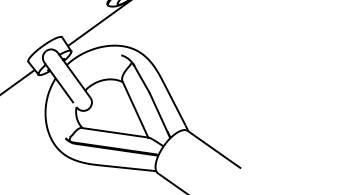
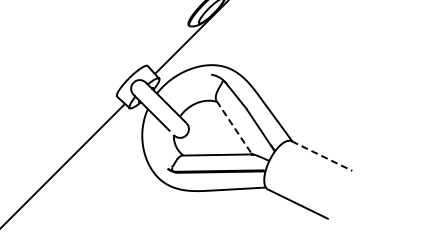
line: (135, 110) -> (234, 128), solid -> dashed
line: (214, 150) -> (322, 156), solid -> dashed

